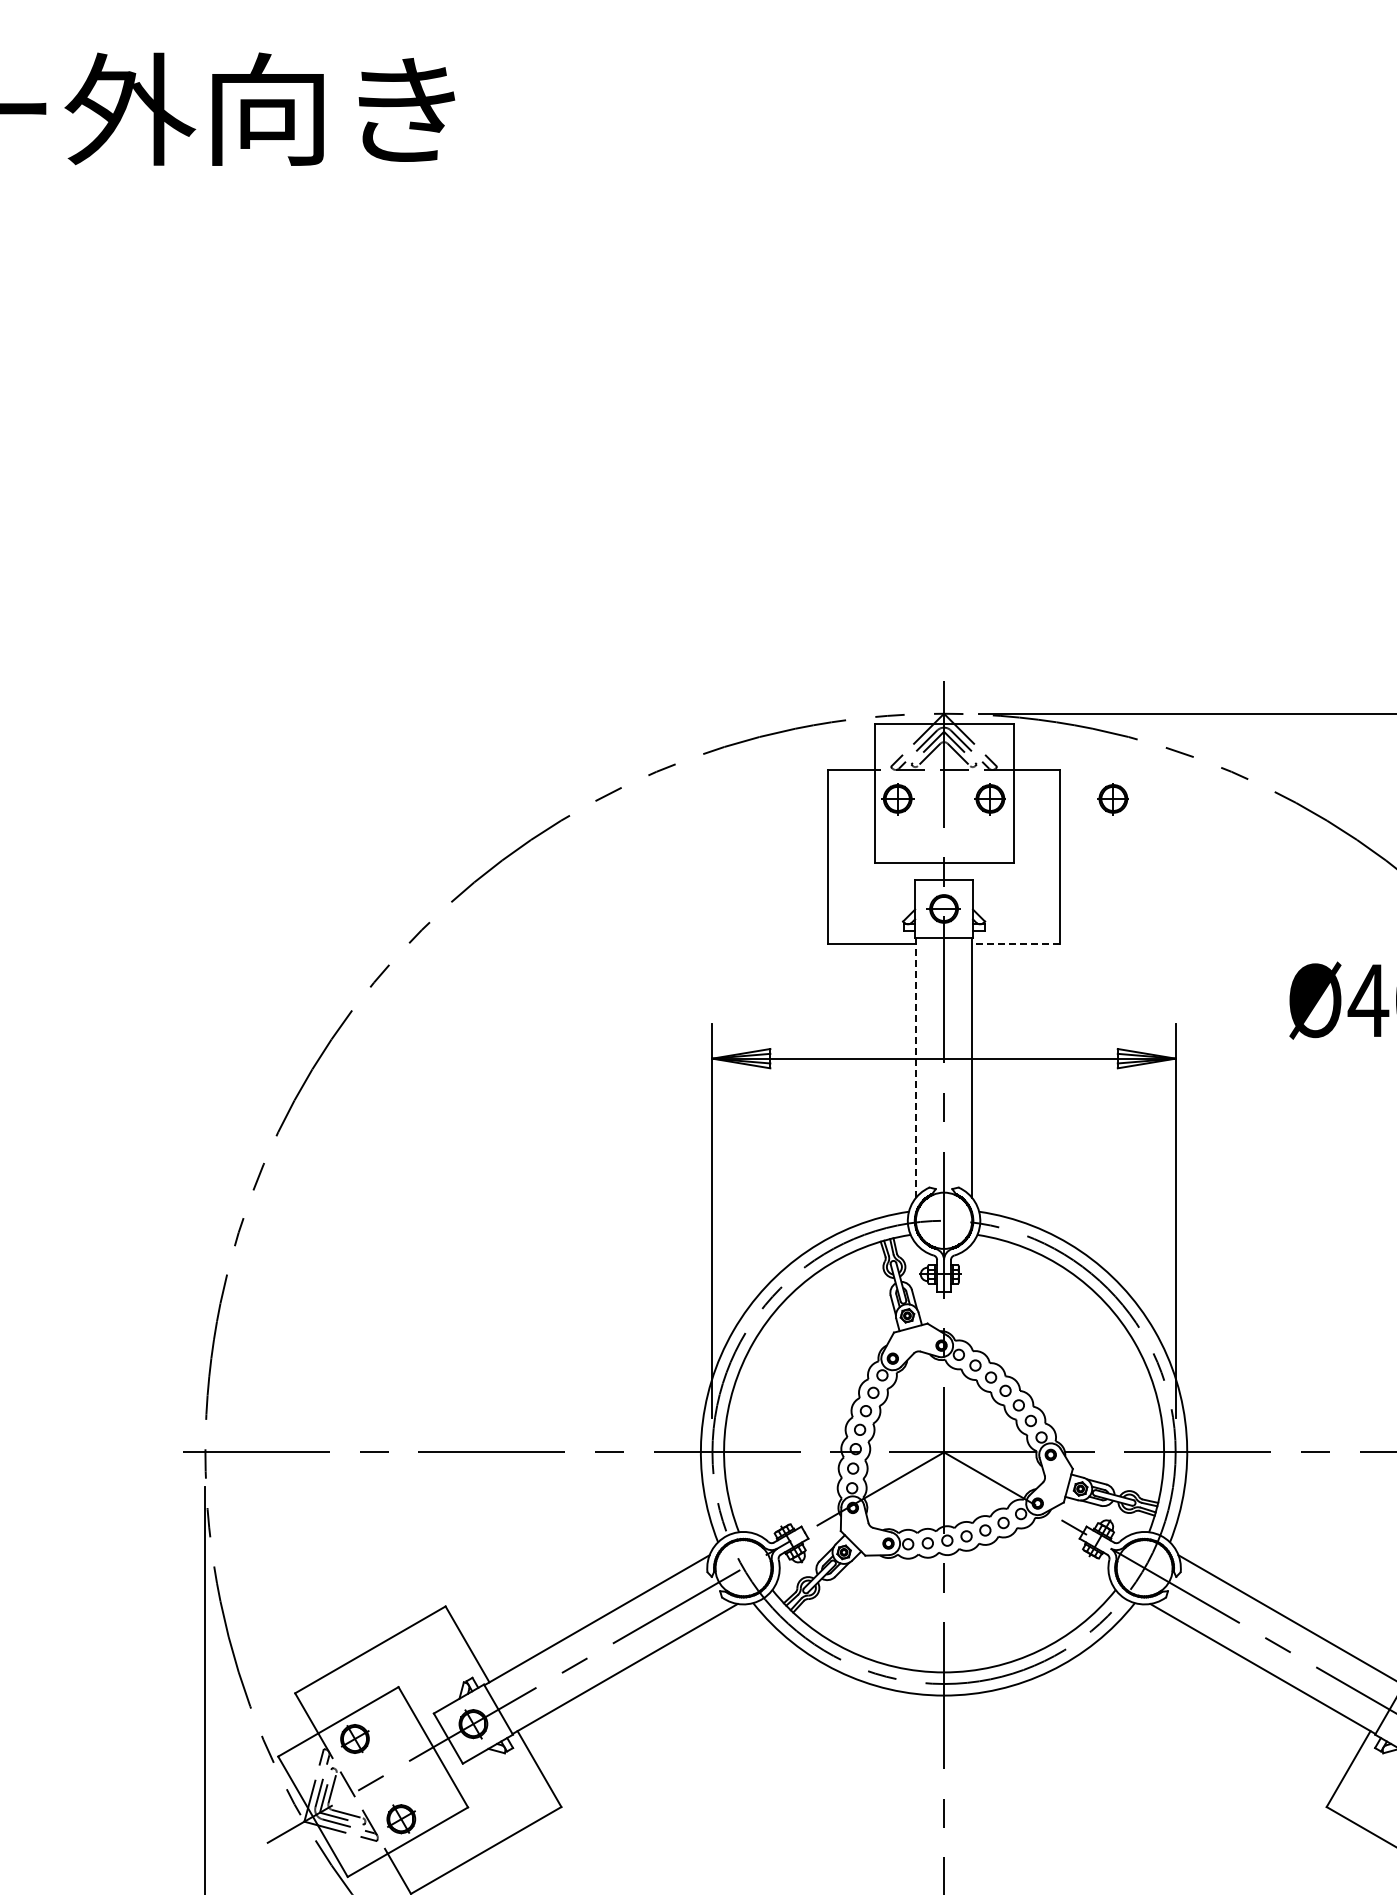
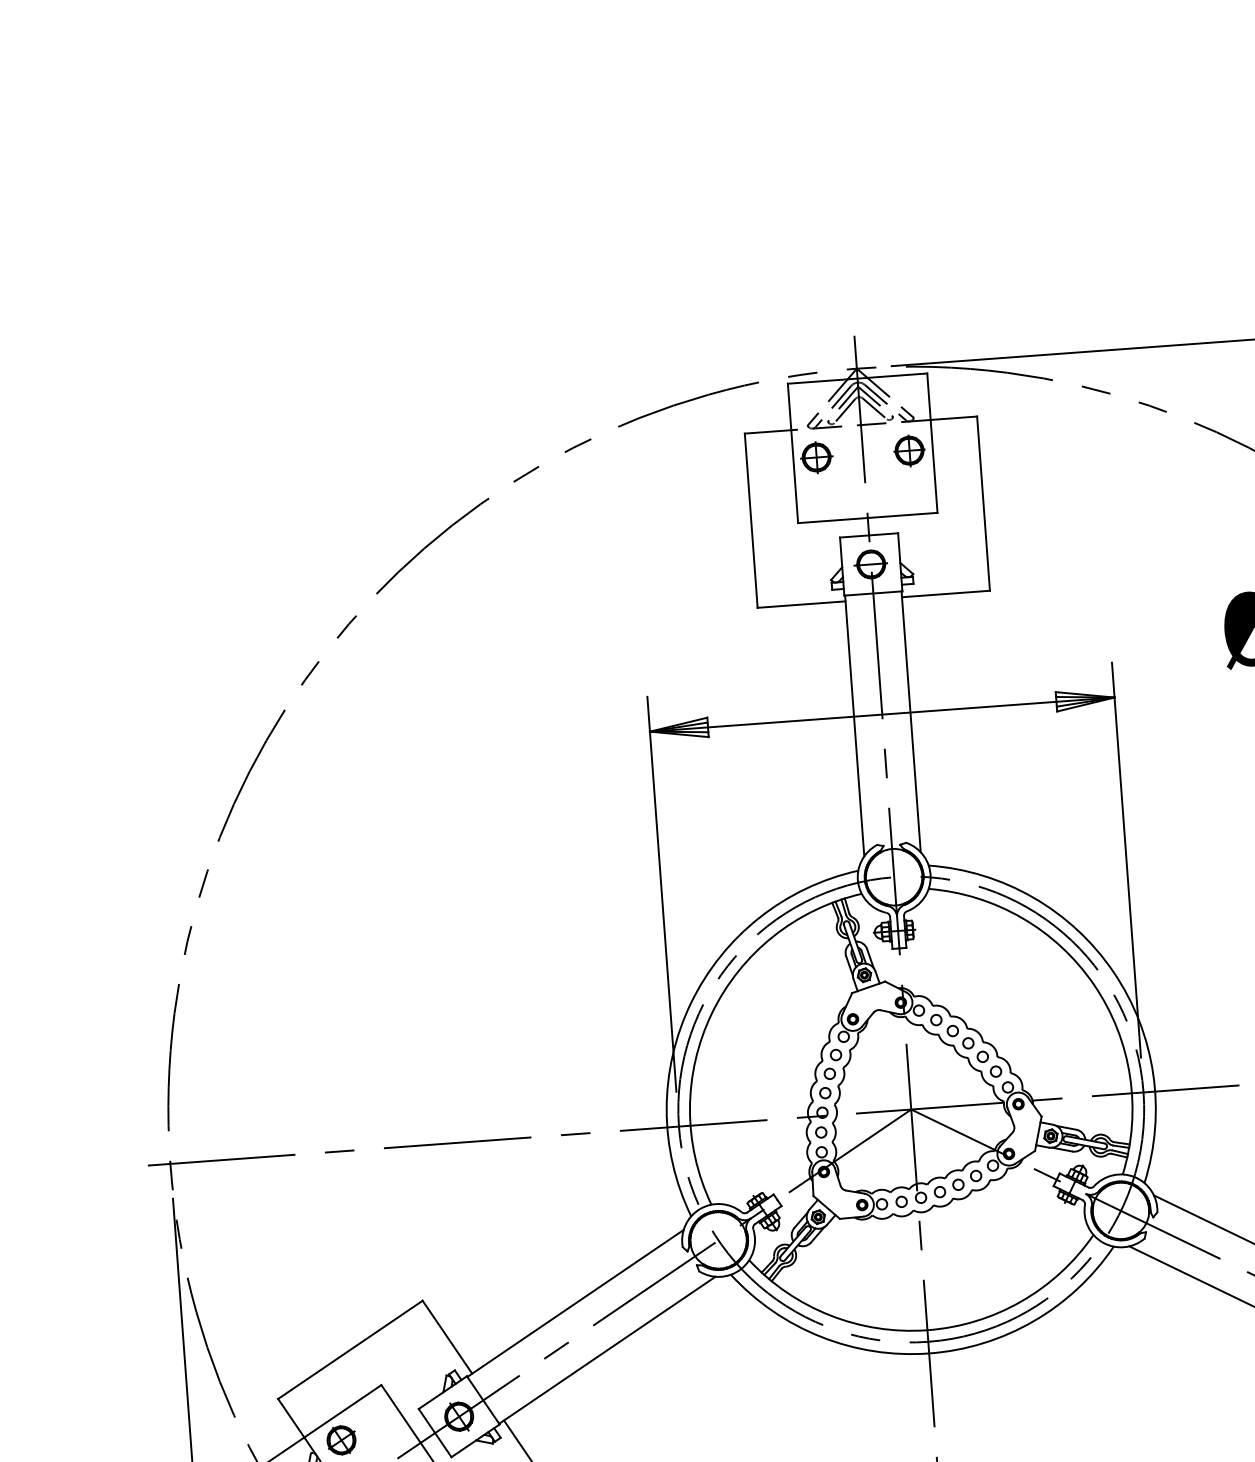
part: (1112, 799) -> (1032, 442), removed
line: (1016, 943) -> (946, 593), dashed -> solid
line: (915, 1067) -> (854, 725), dashed -> solid

